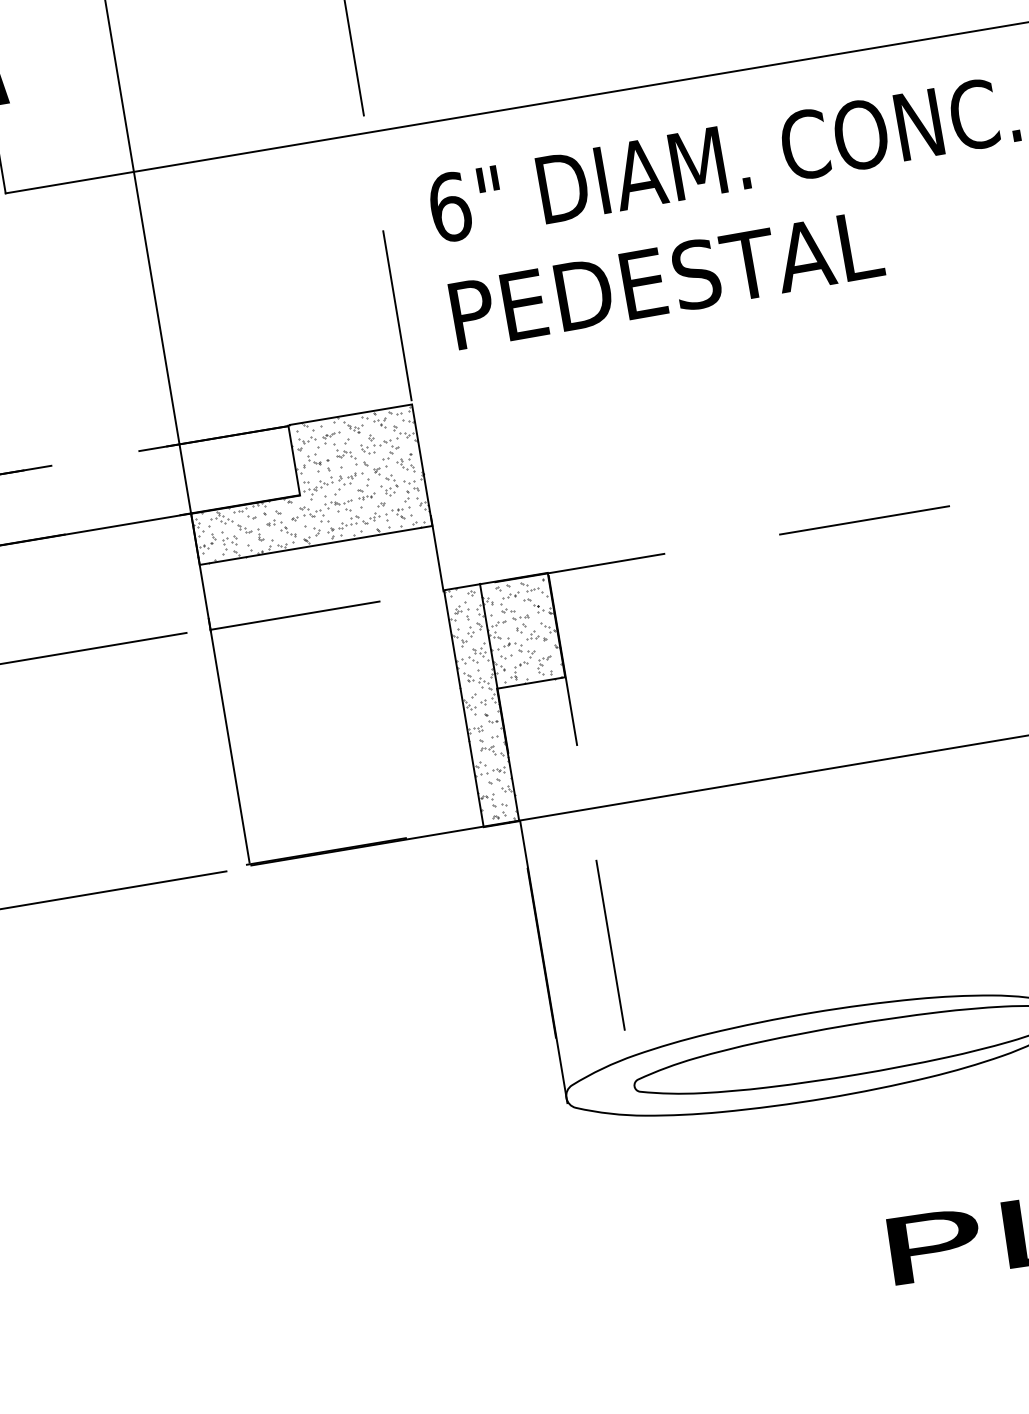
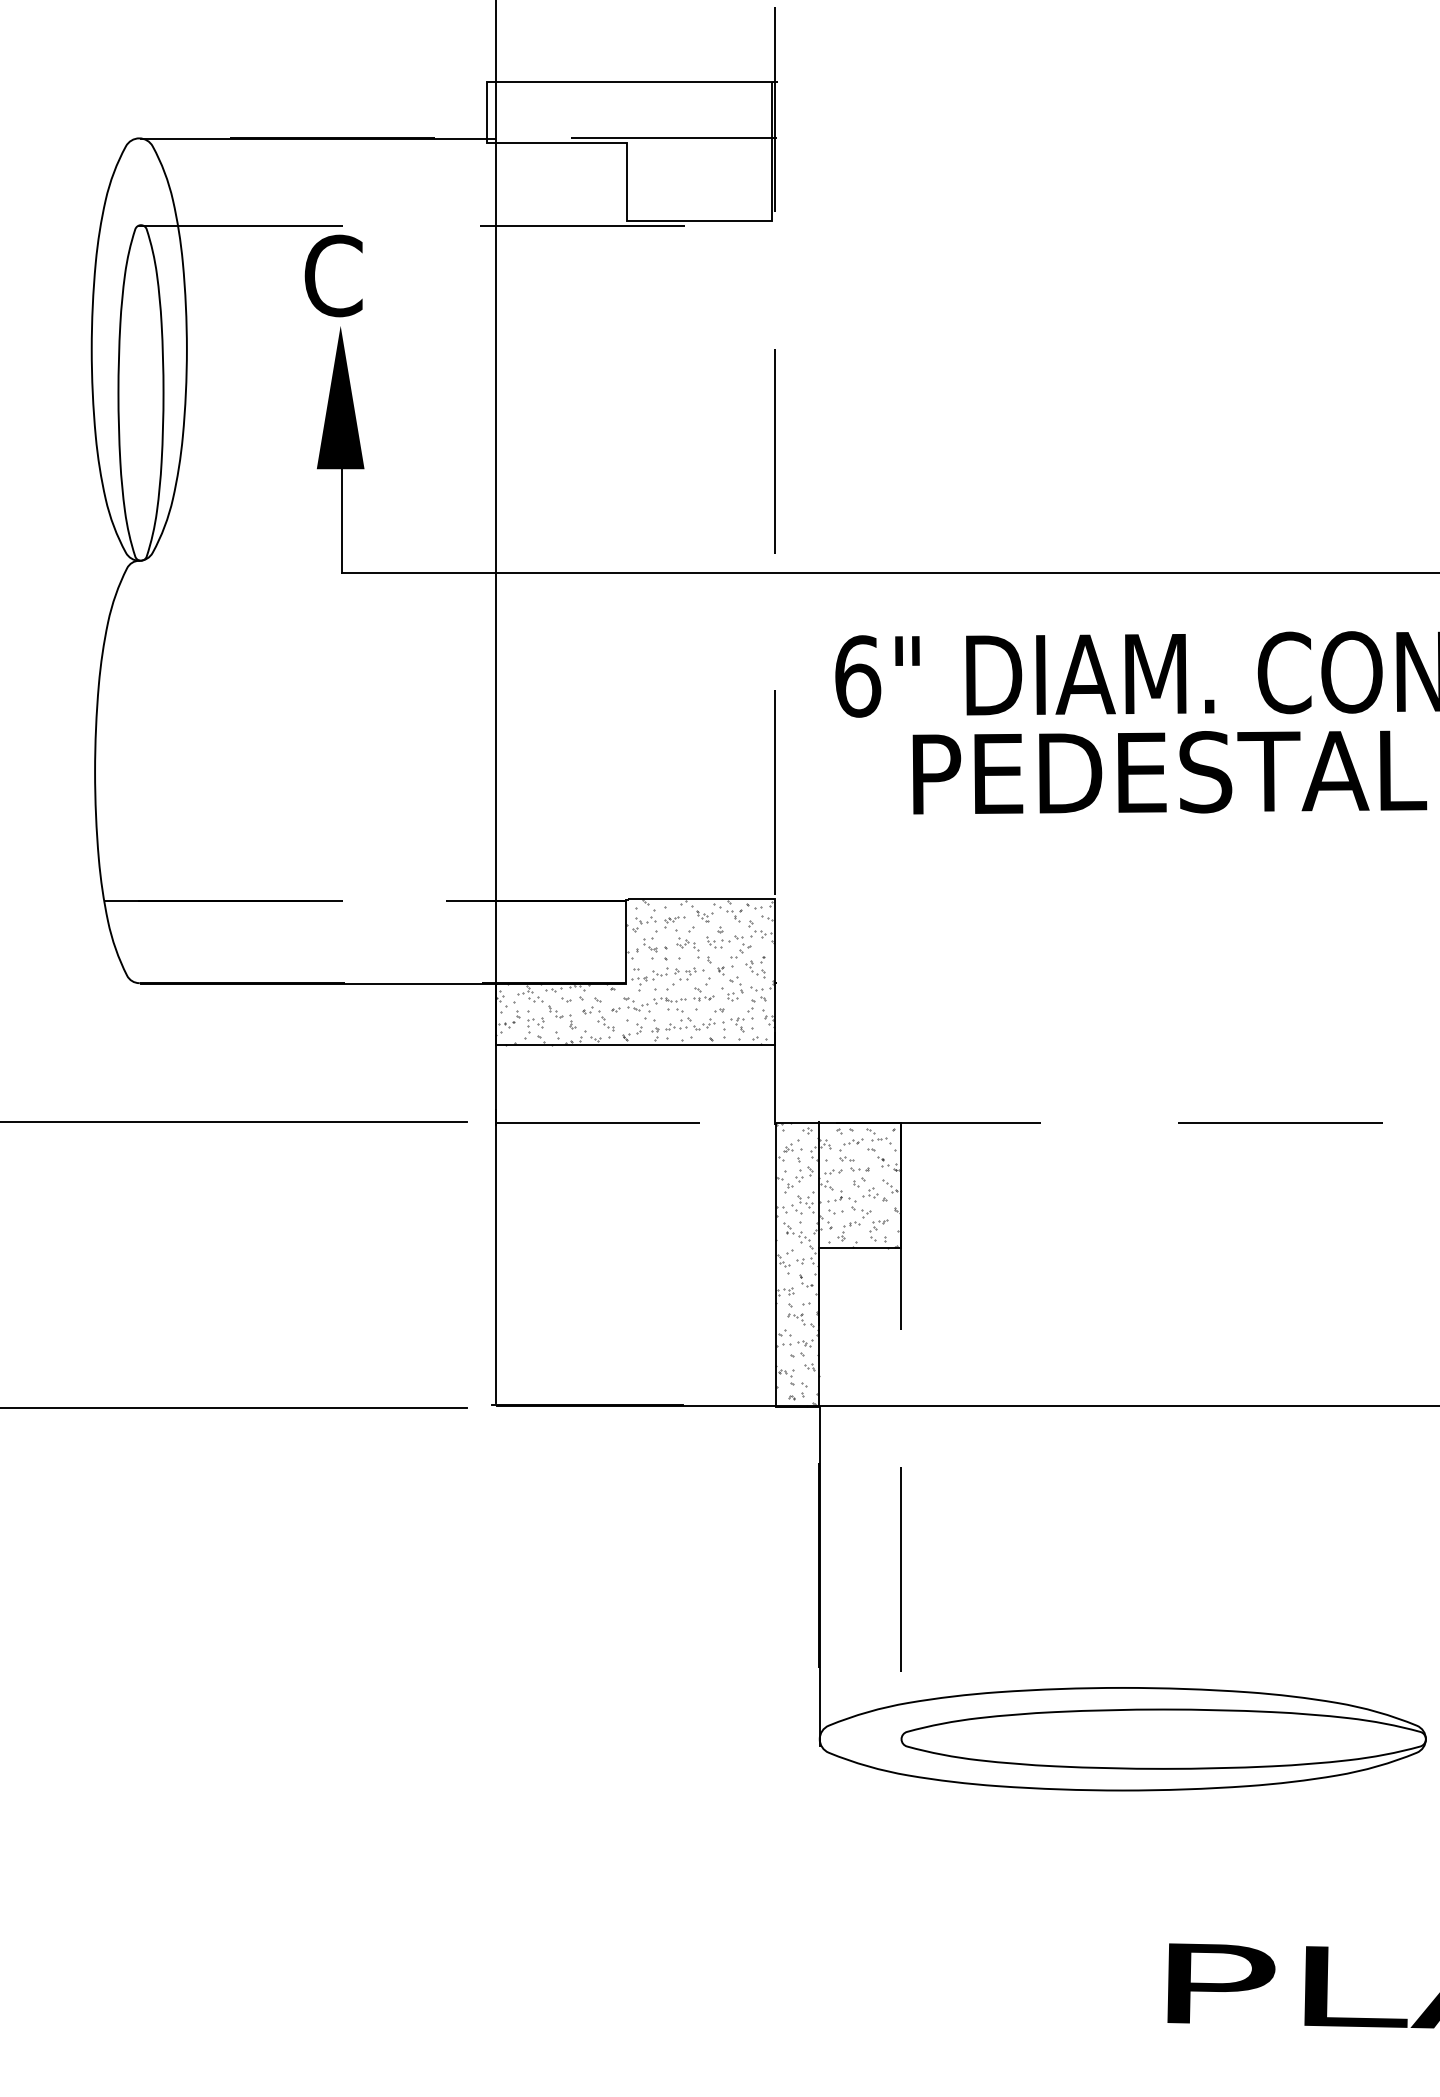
text: (666, 279) -> (1169, 772), moved

